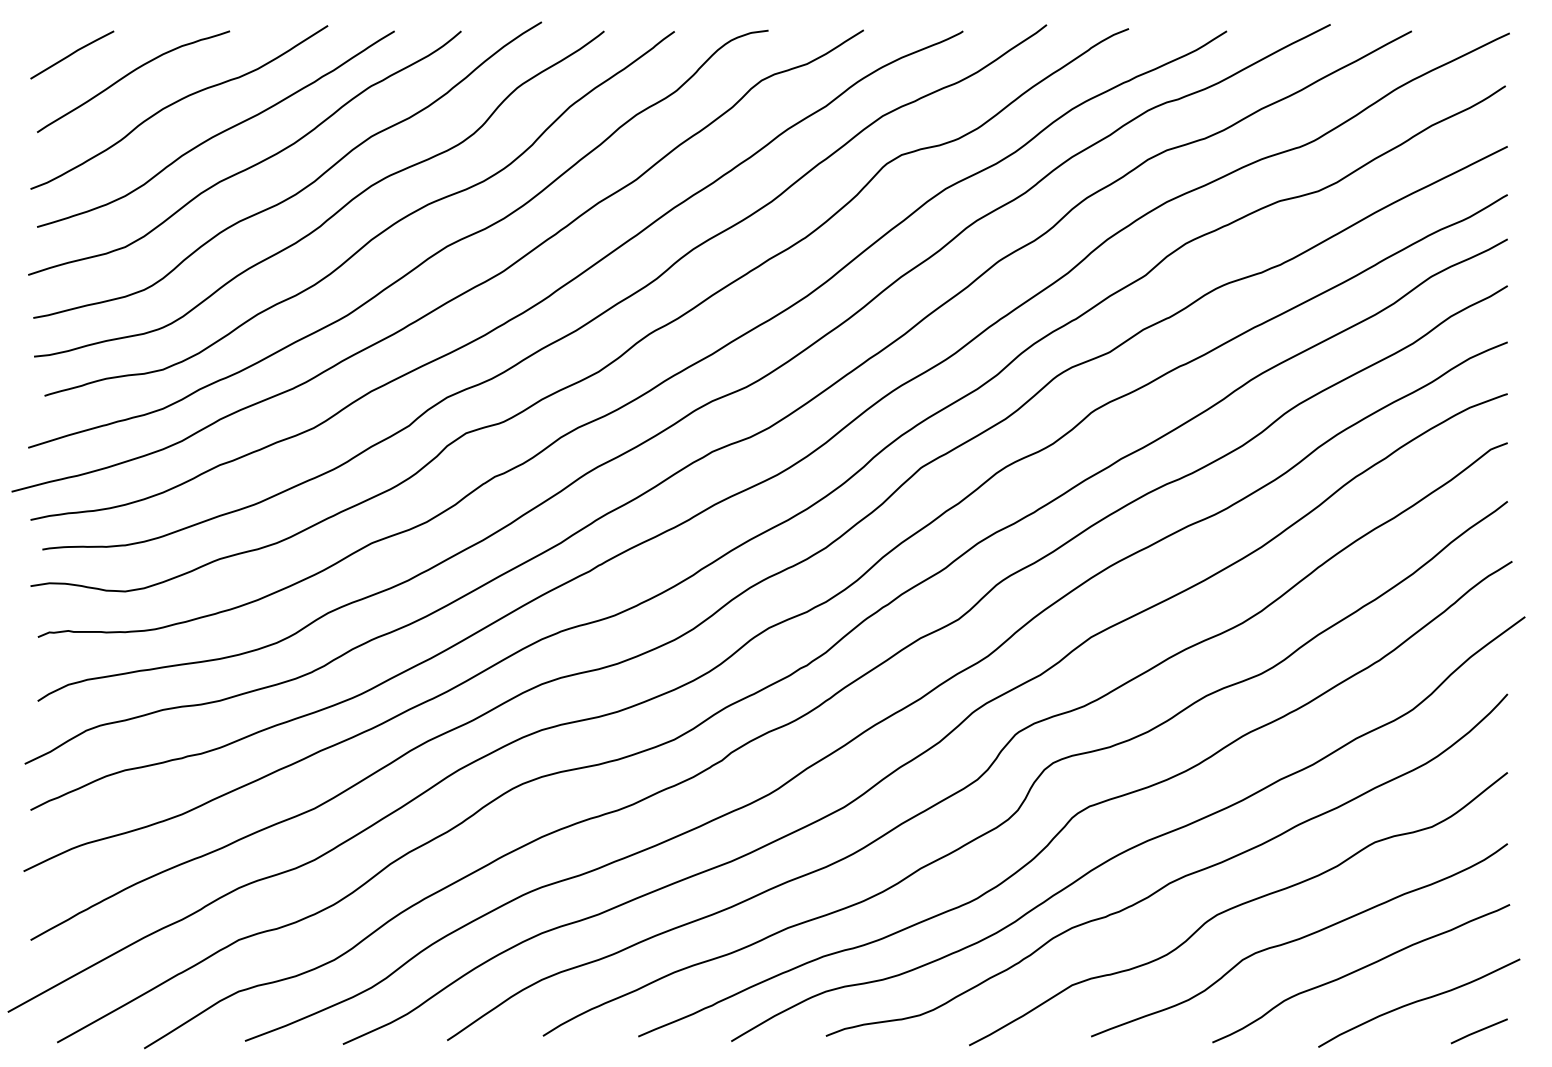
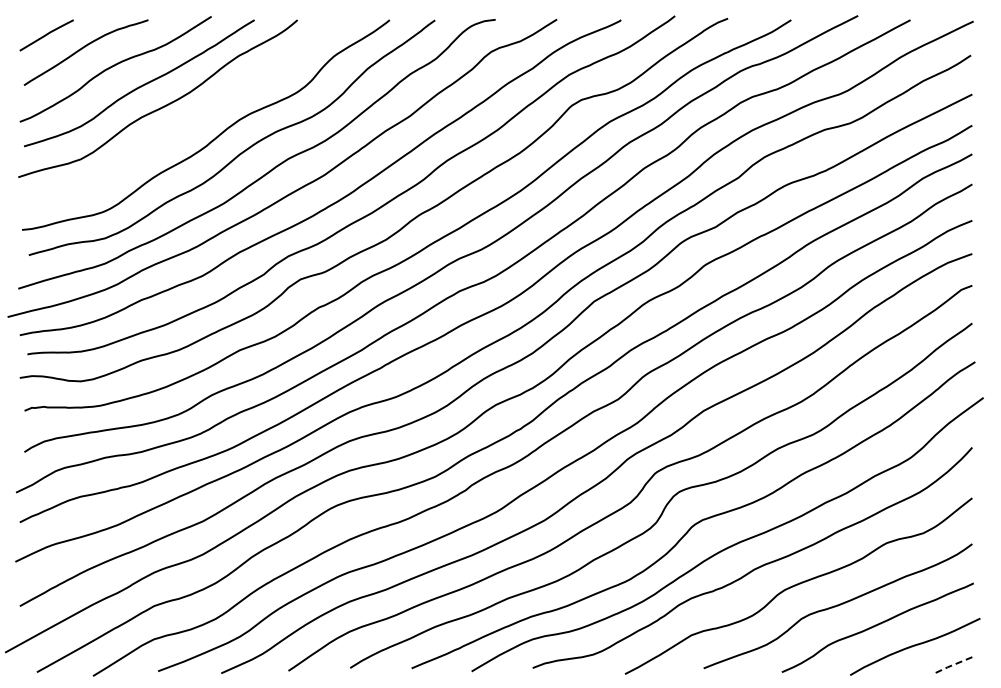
curve: (301, 188) -> (194, 121), removed
line: (1478, 1032) -> (953, 665), solid -> dashed

